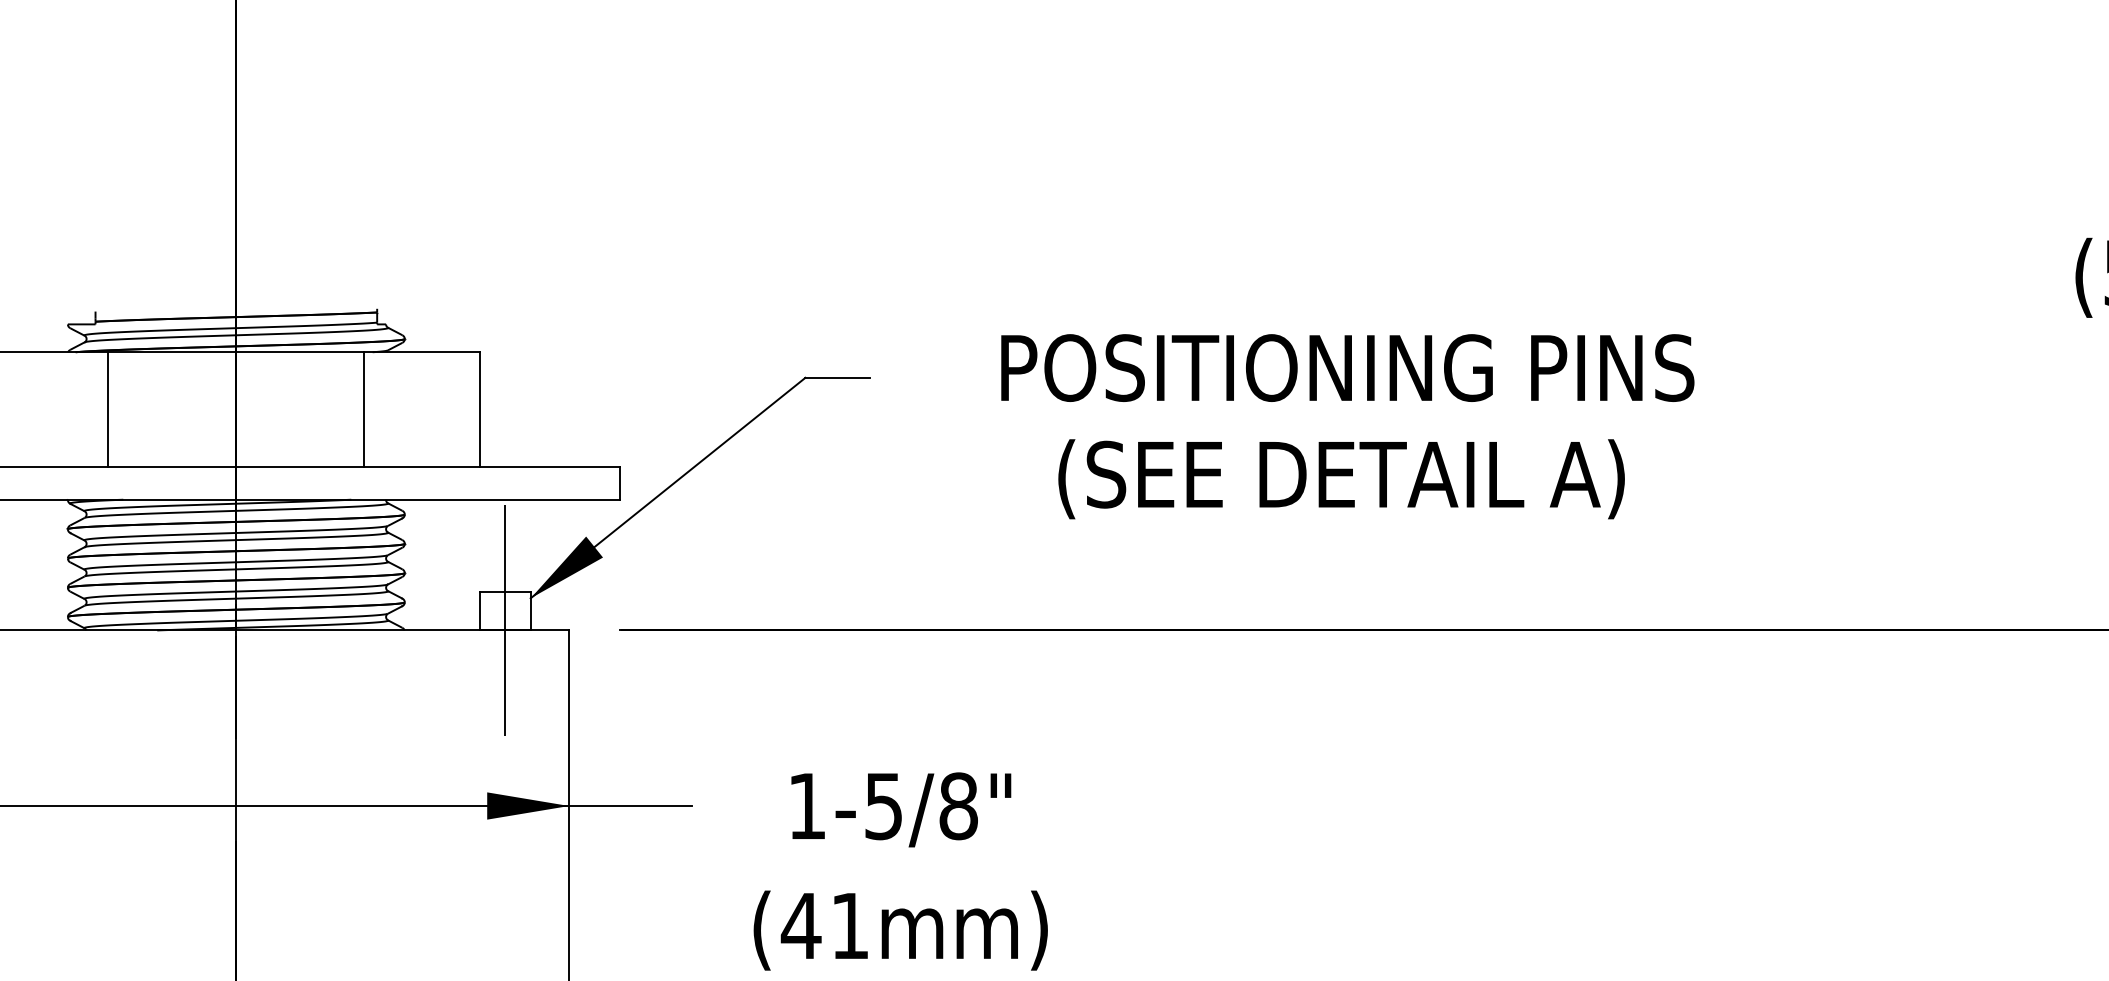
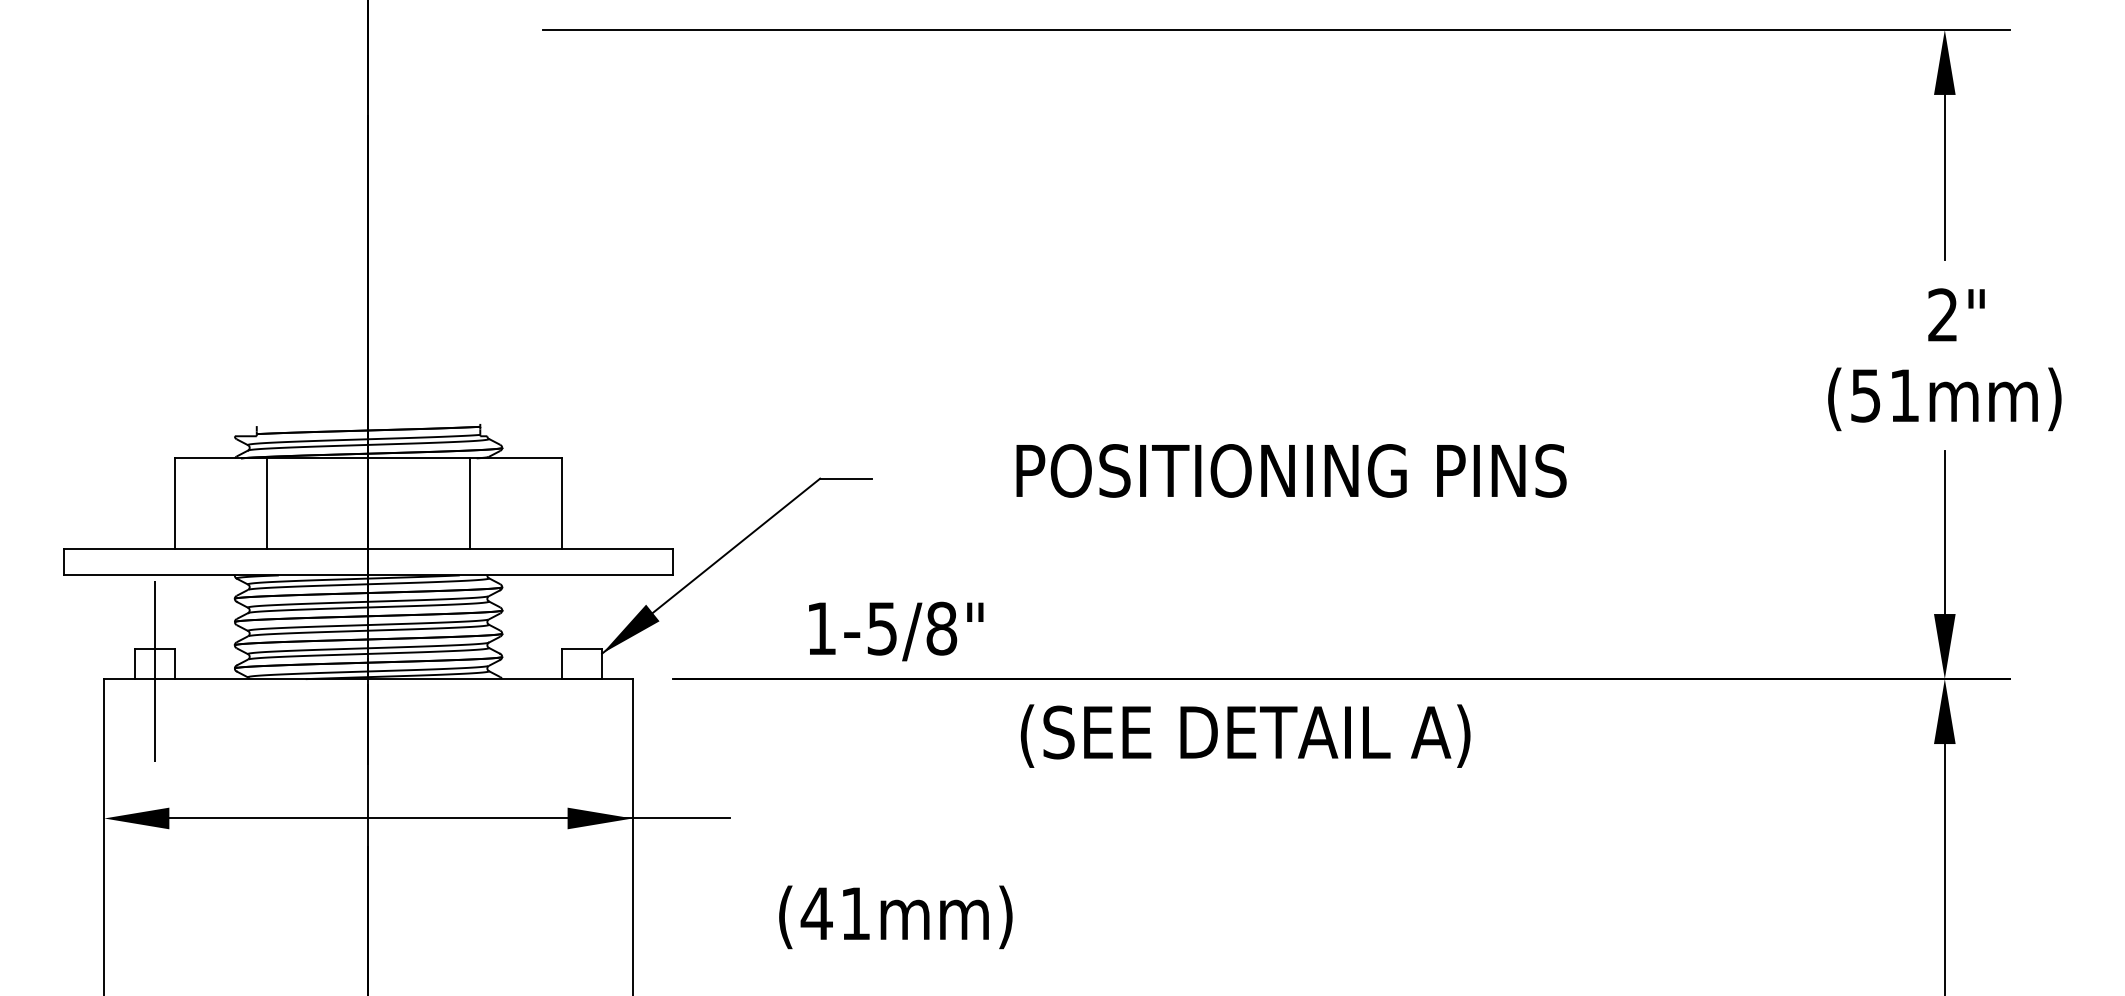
text: (1347, 367) -> (1291, 470), moved
text: (1341, 478) -> (1245, 735), moved
line: (504, 619) -> (581, 670), removed
text: (901, 809) -> (896, 631), moved

